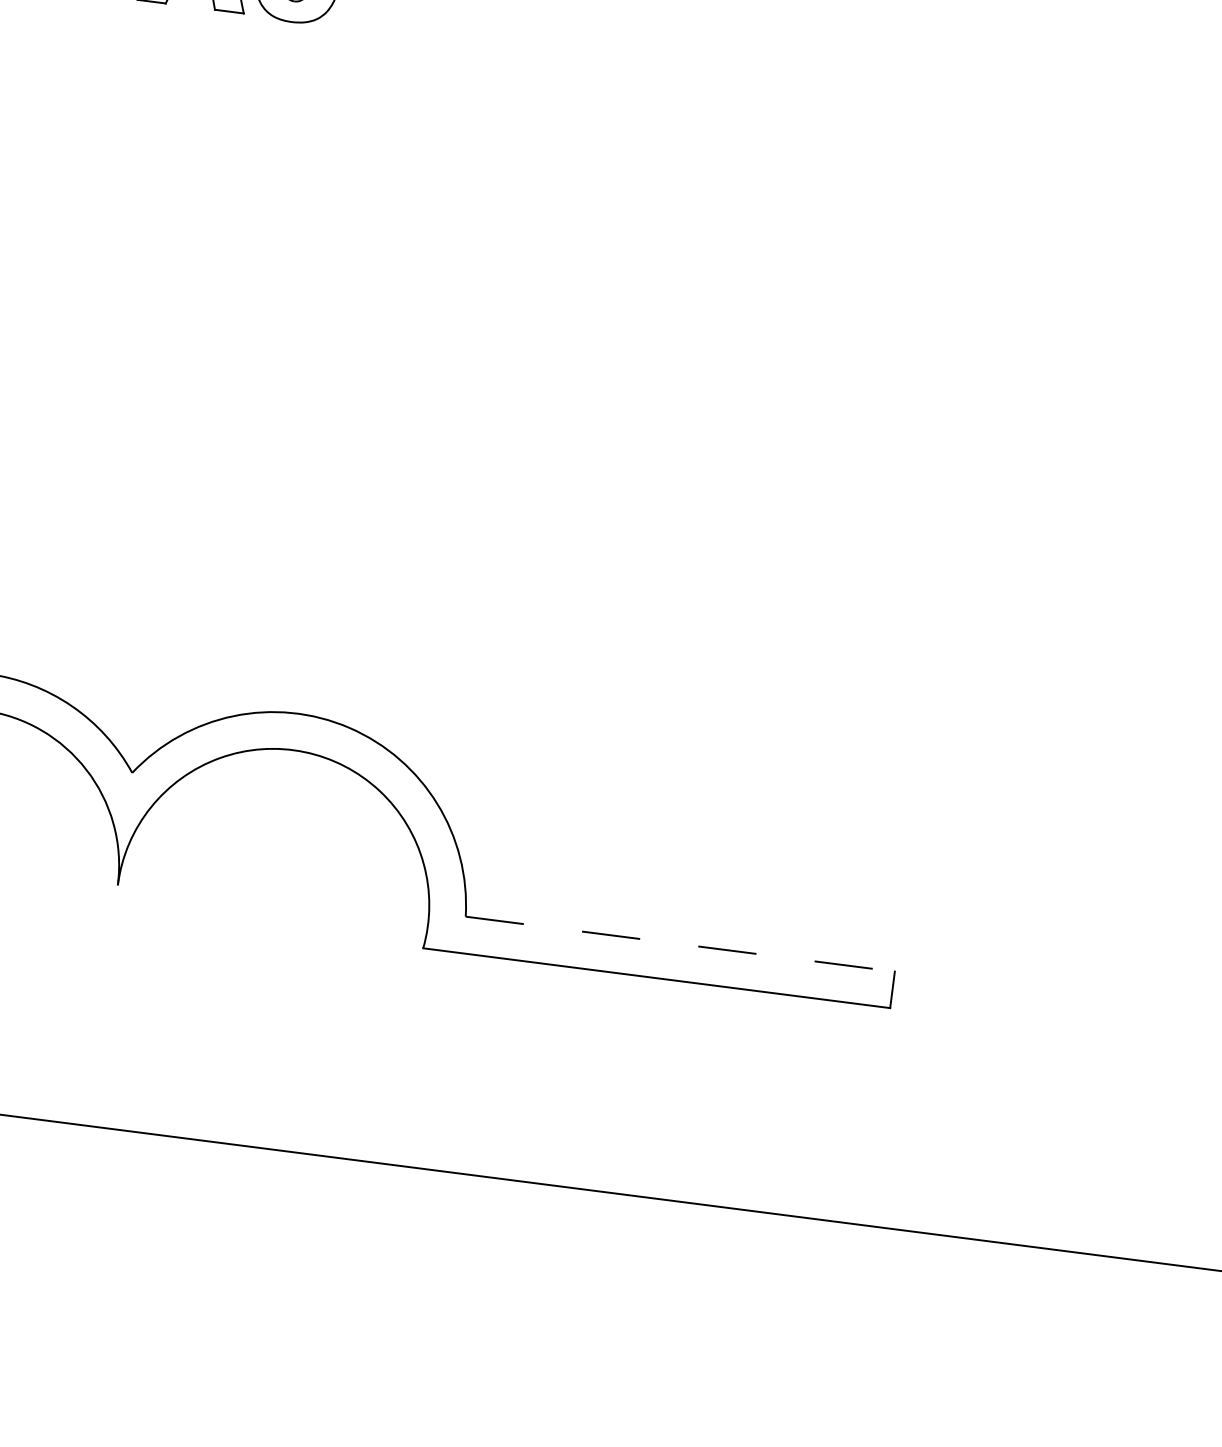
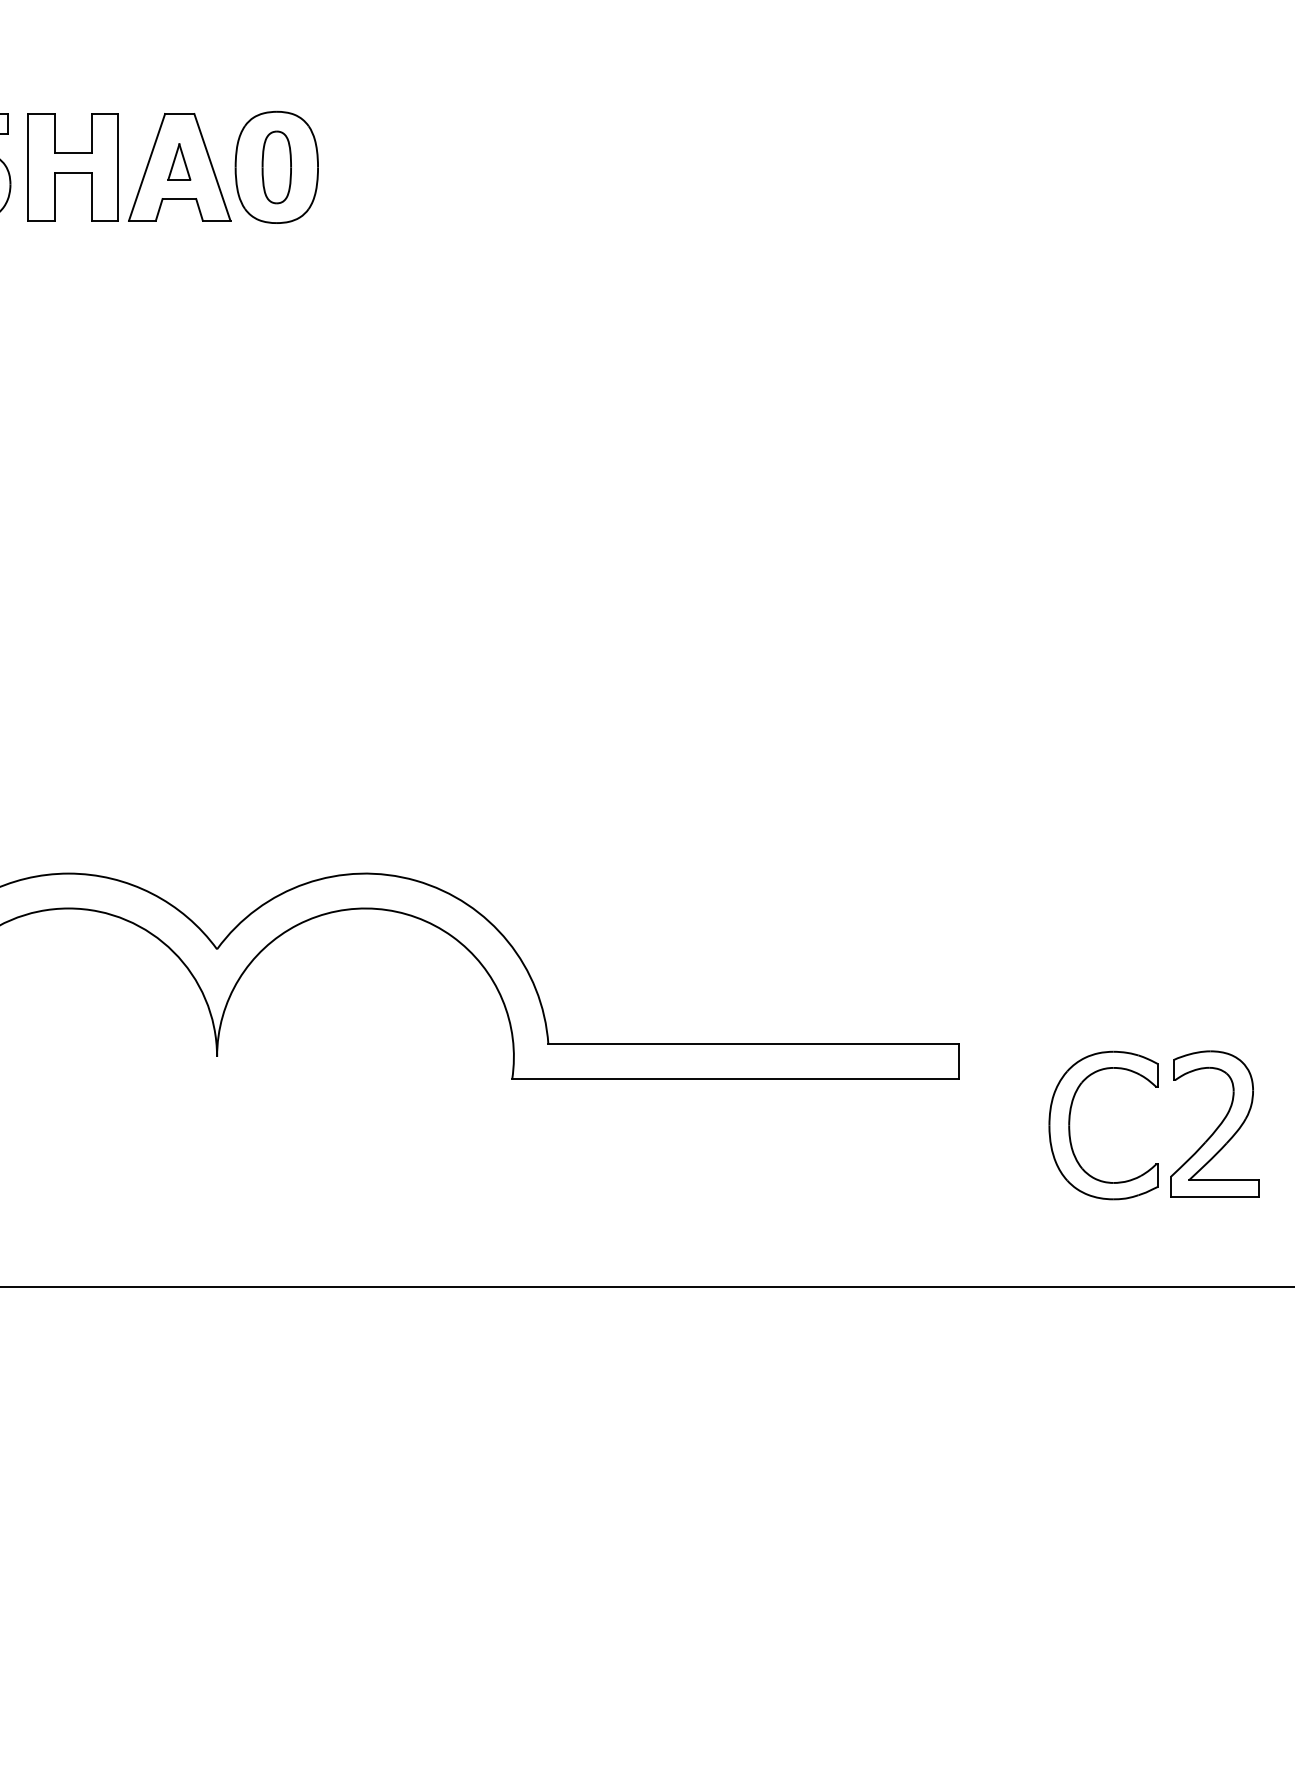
line: (681, 944) -> (754, 1044), dashed -> solid
part: (1000, 1071) -> (1070, 1125), added
part: (1151, 1088) -> (1214, 1123), added

